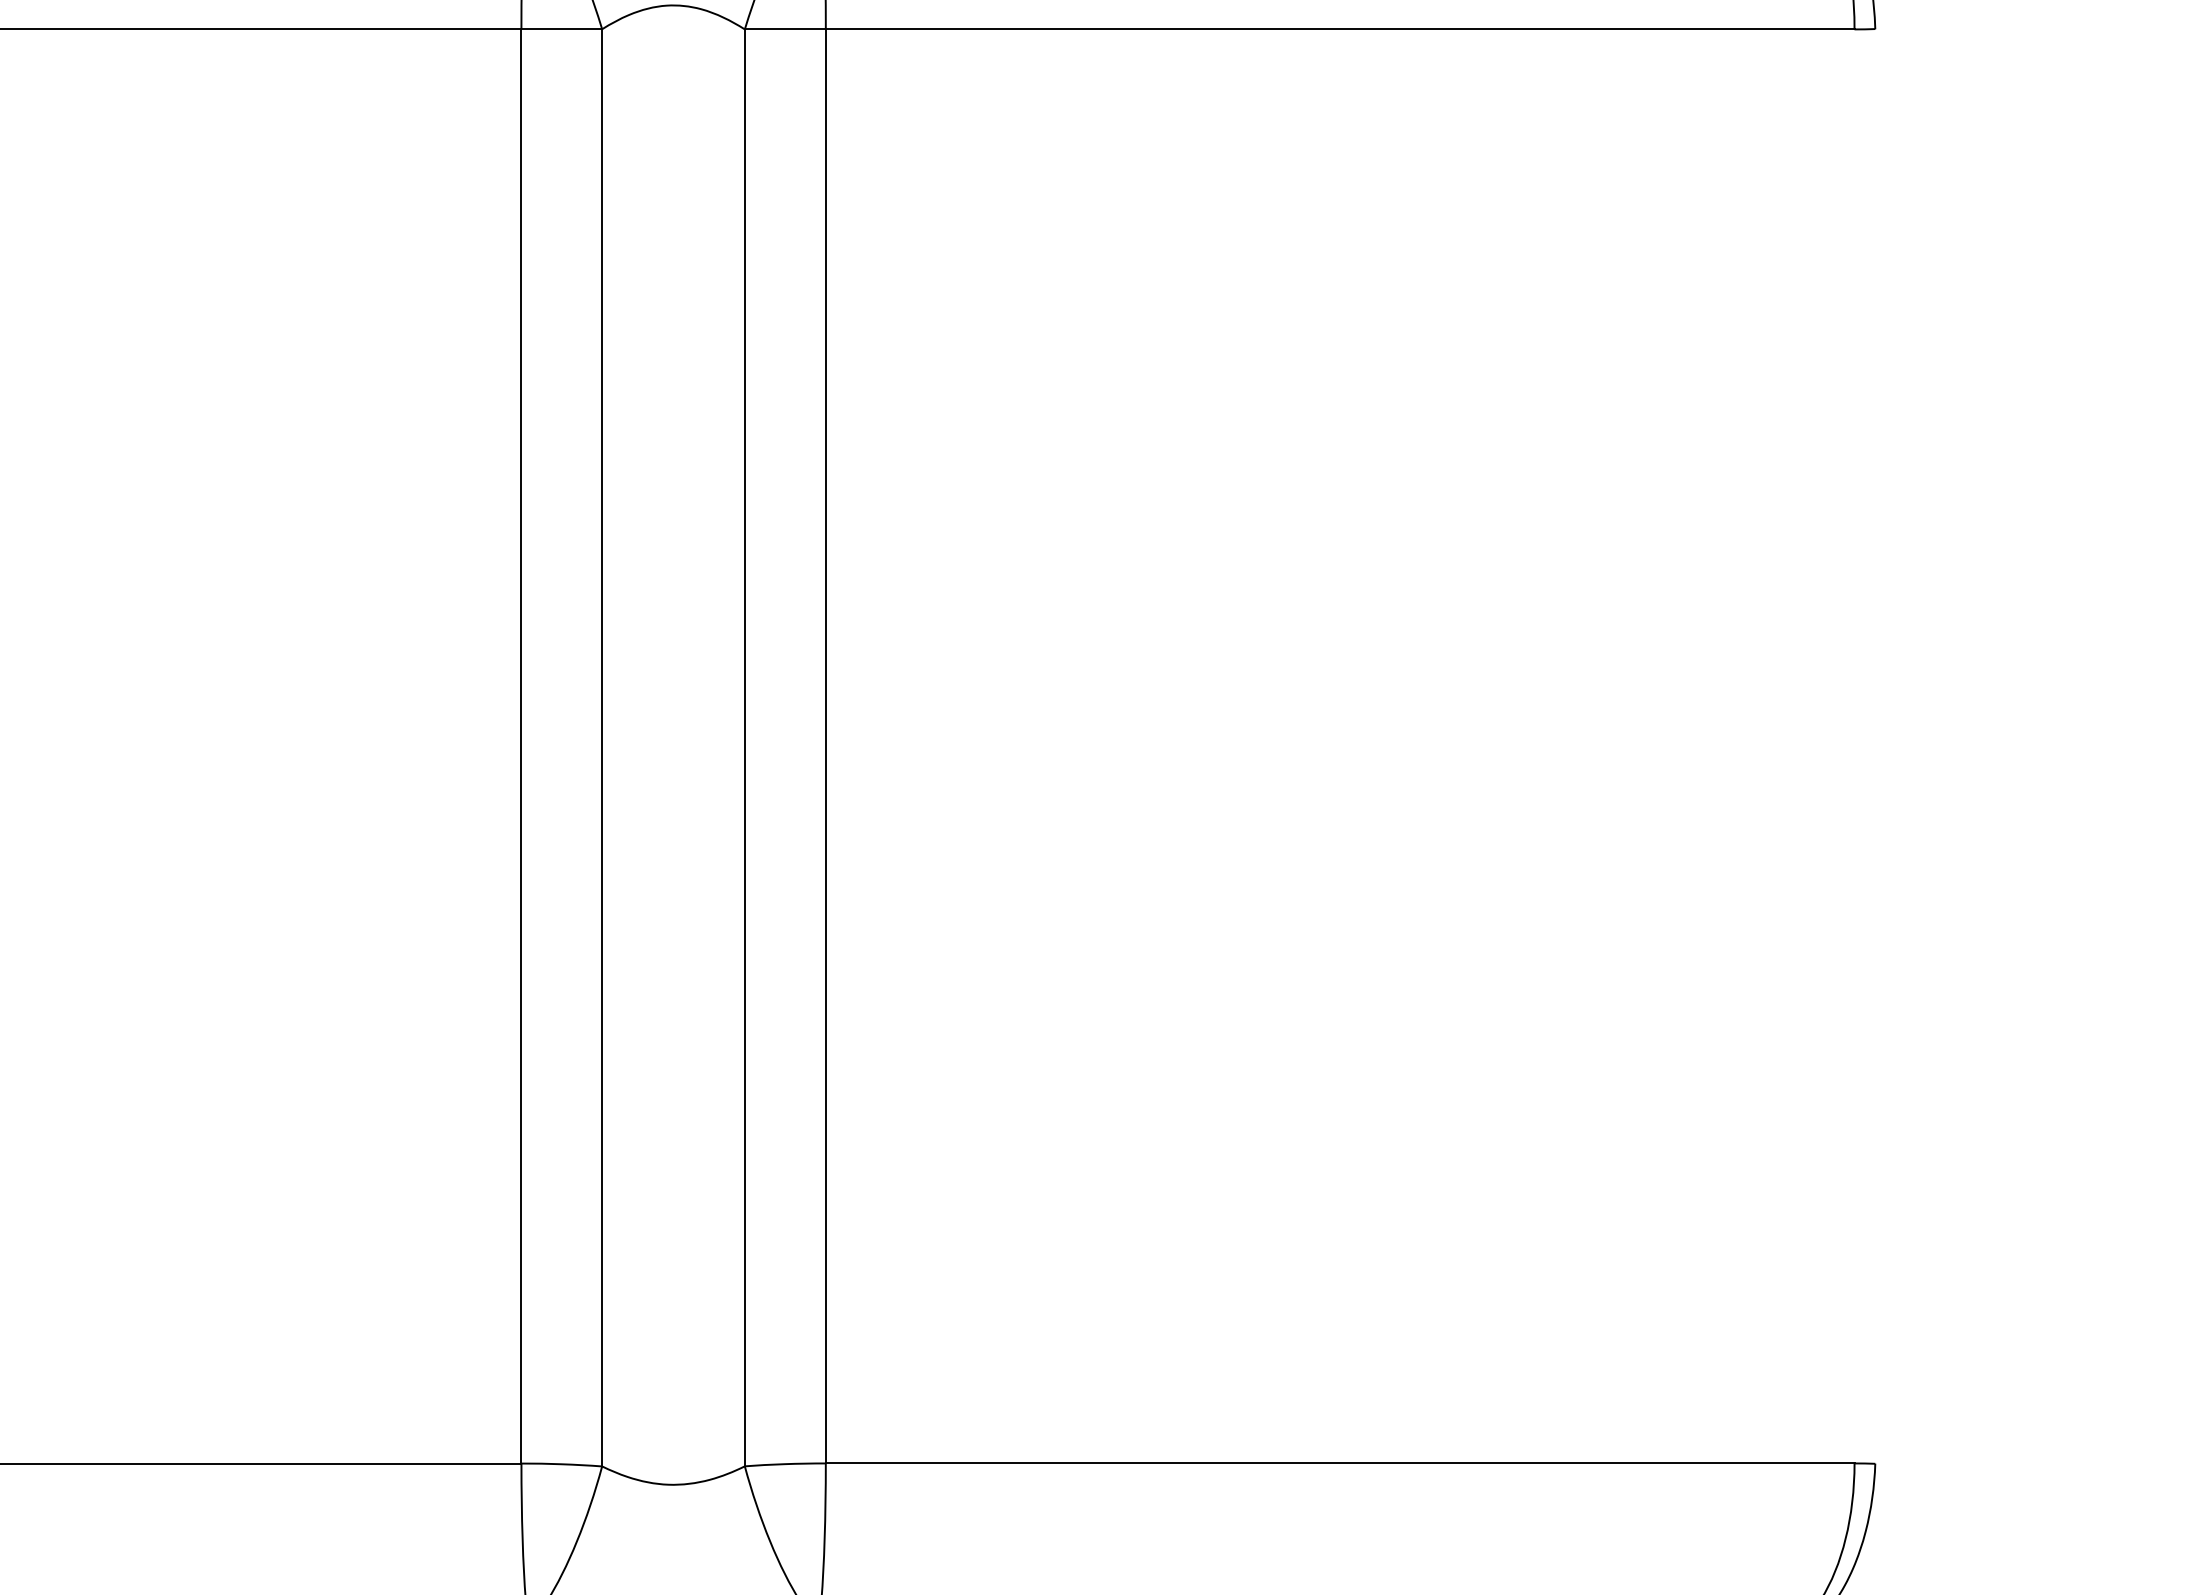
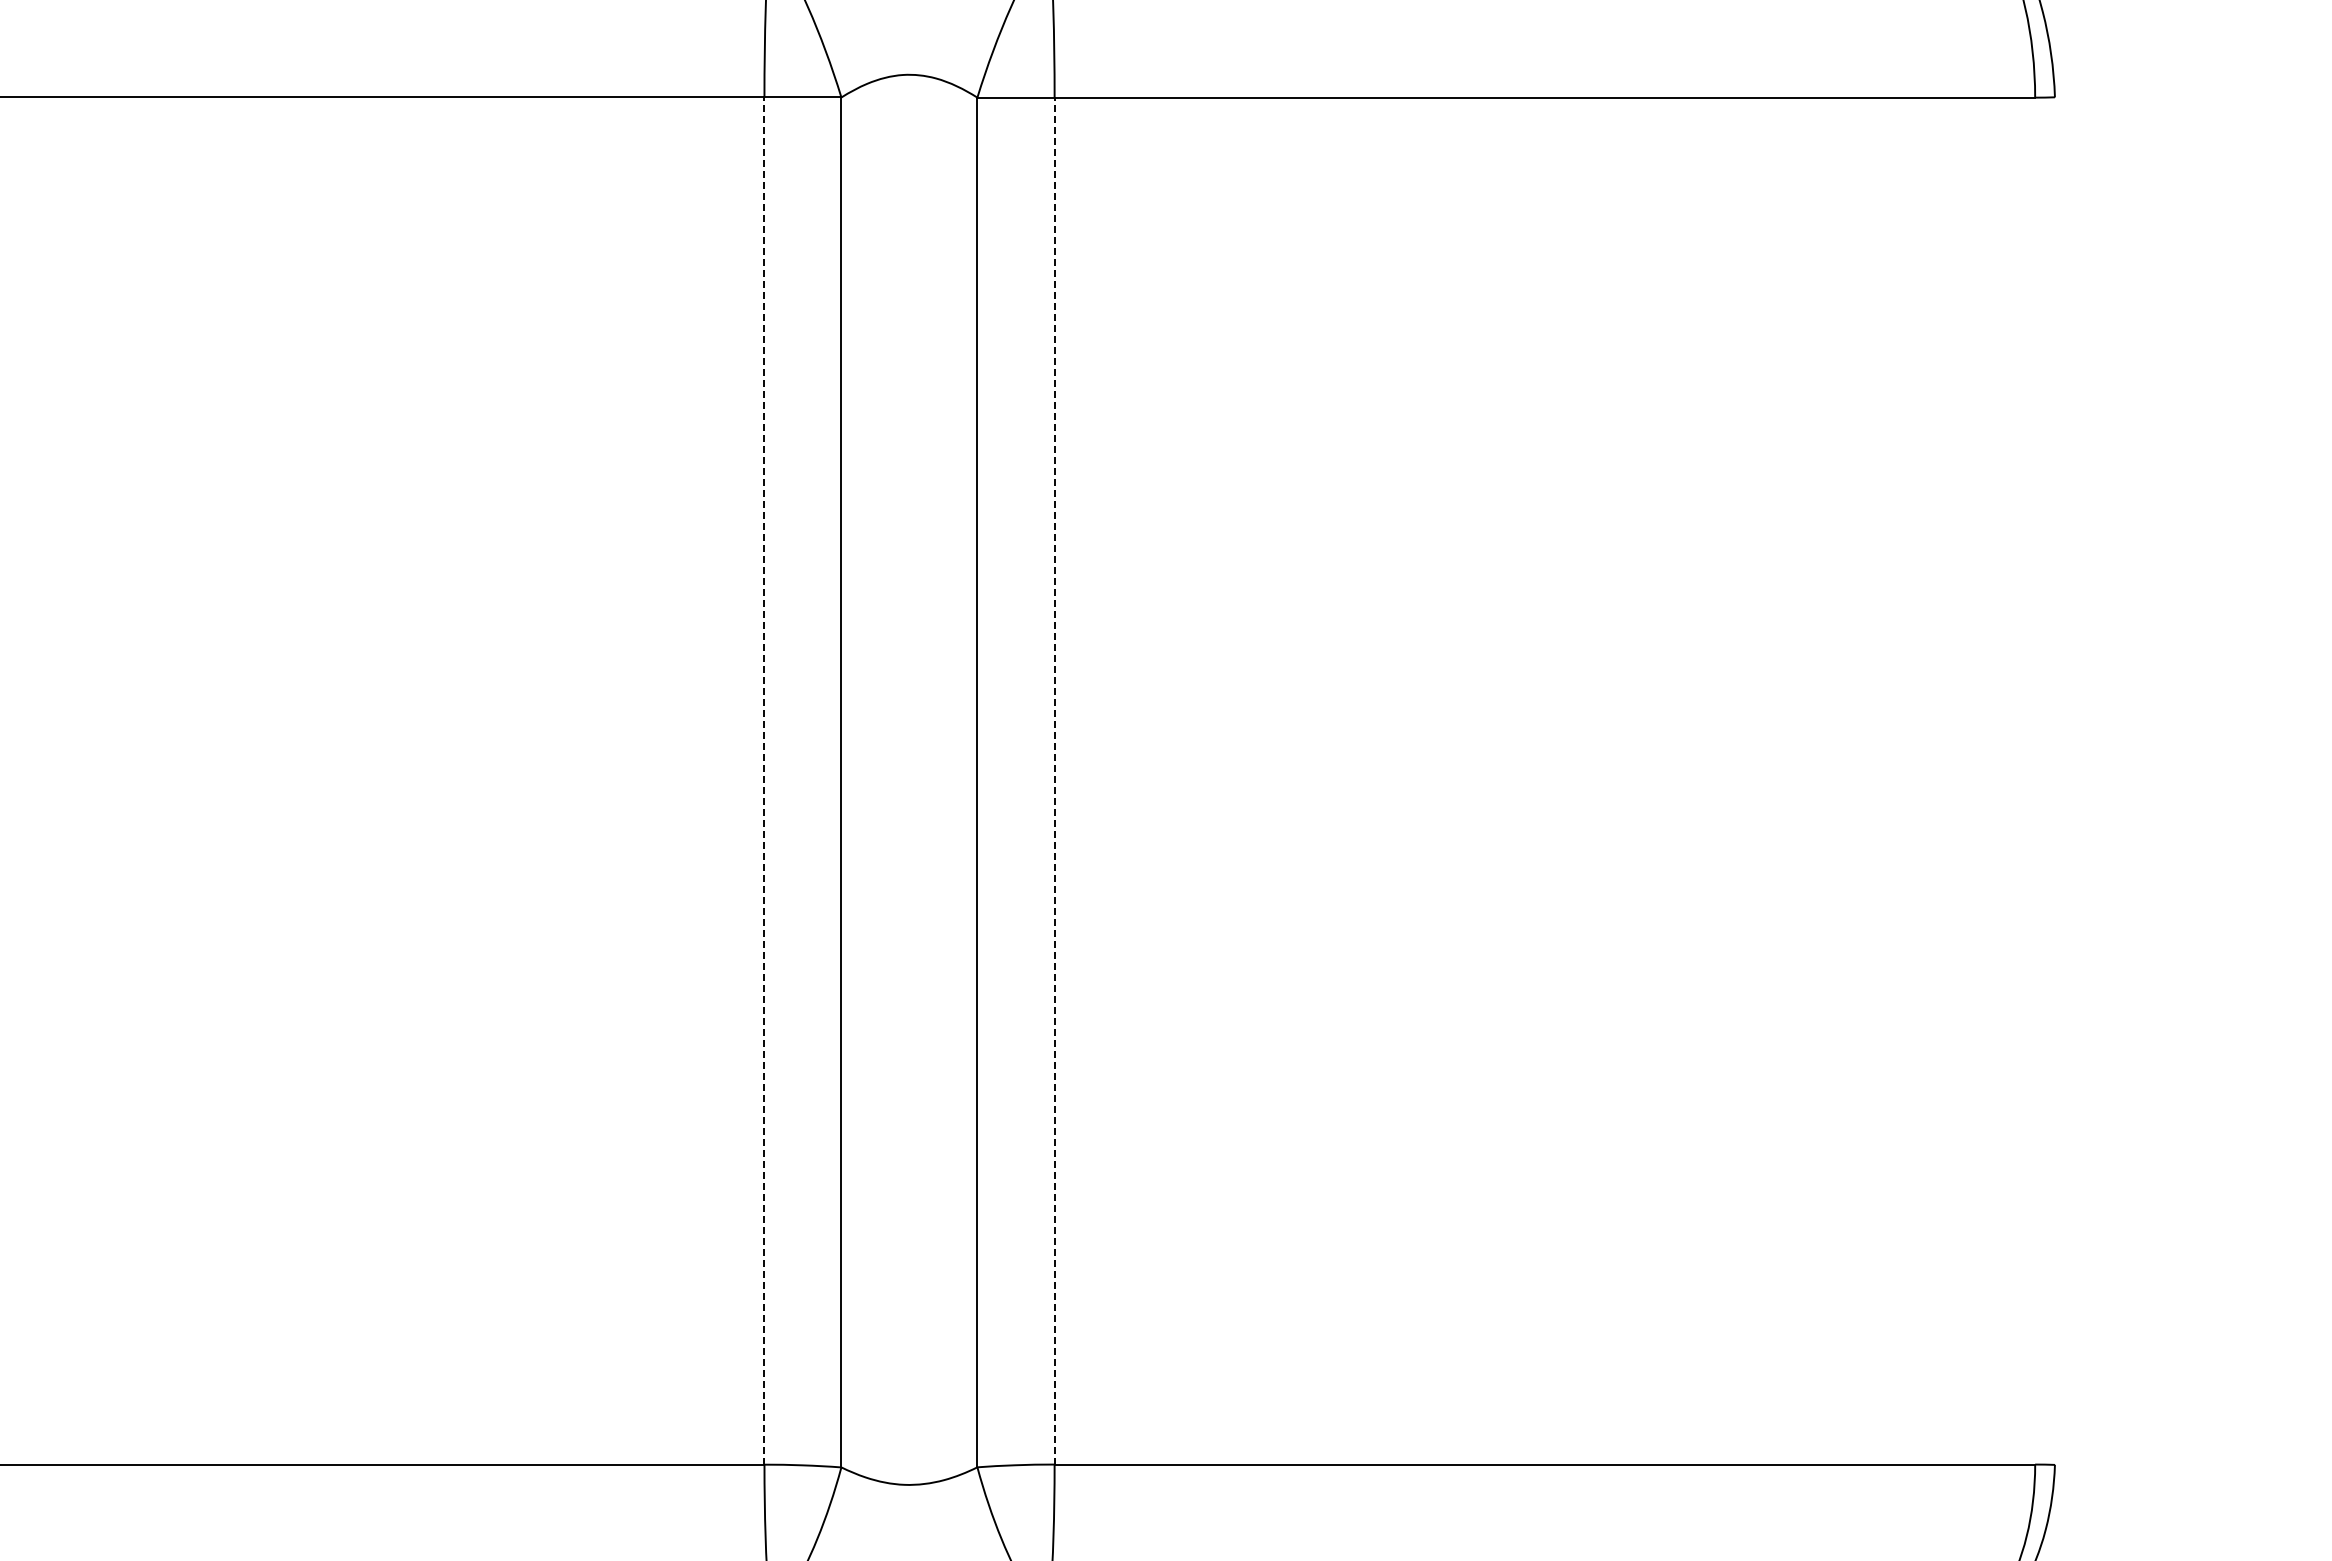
line: (825, 745) -> (1054, 780), solid -> dashed
line: (521, 746) -> (764, 781), solid -> dashed

